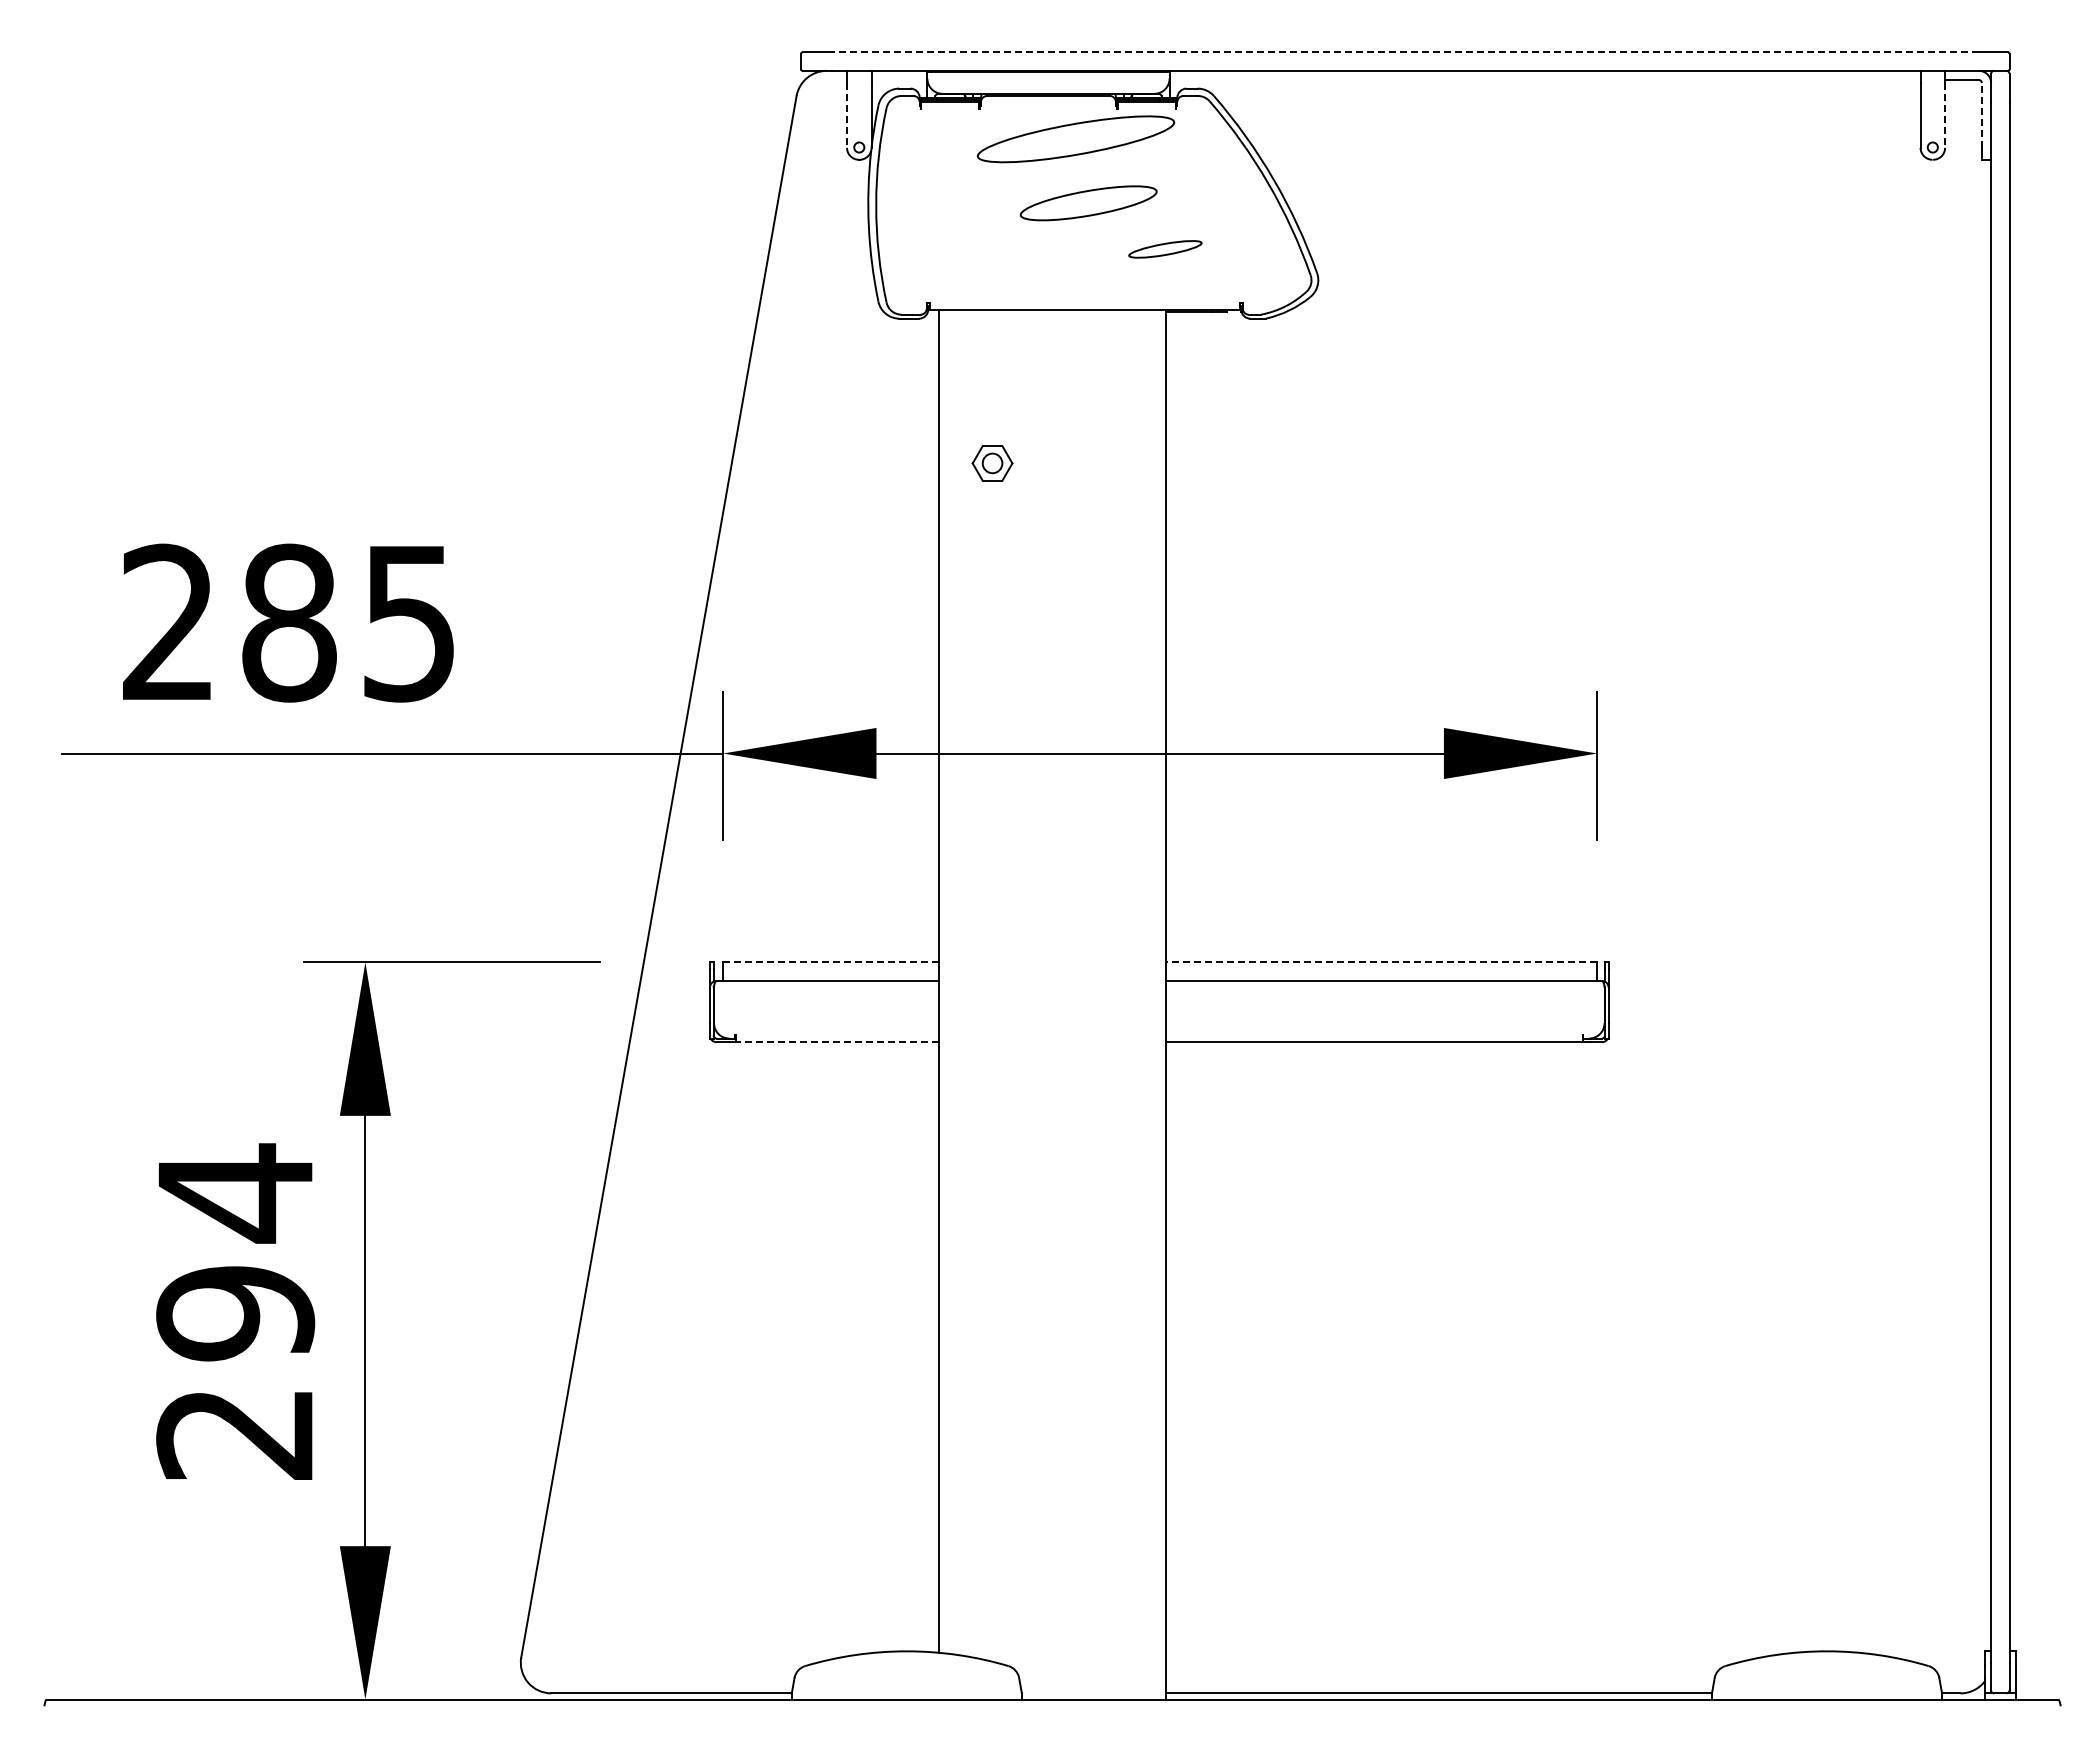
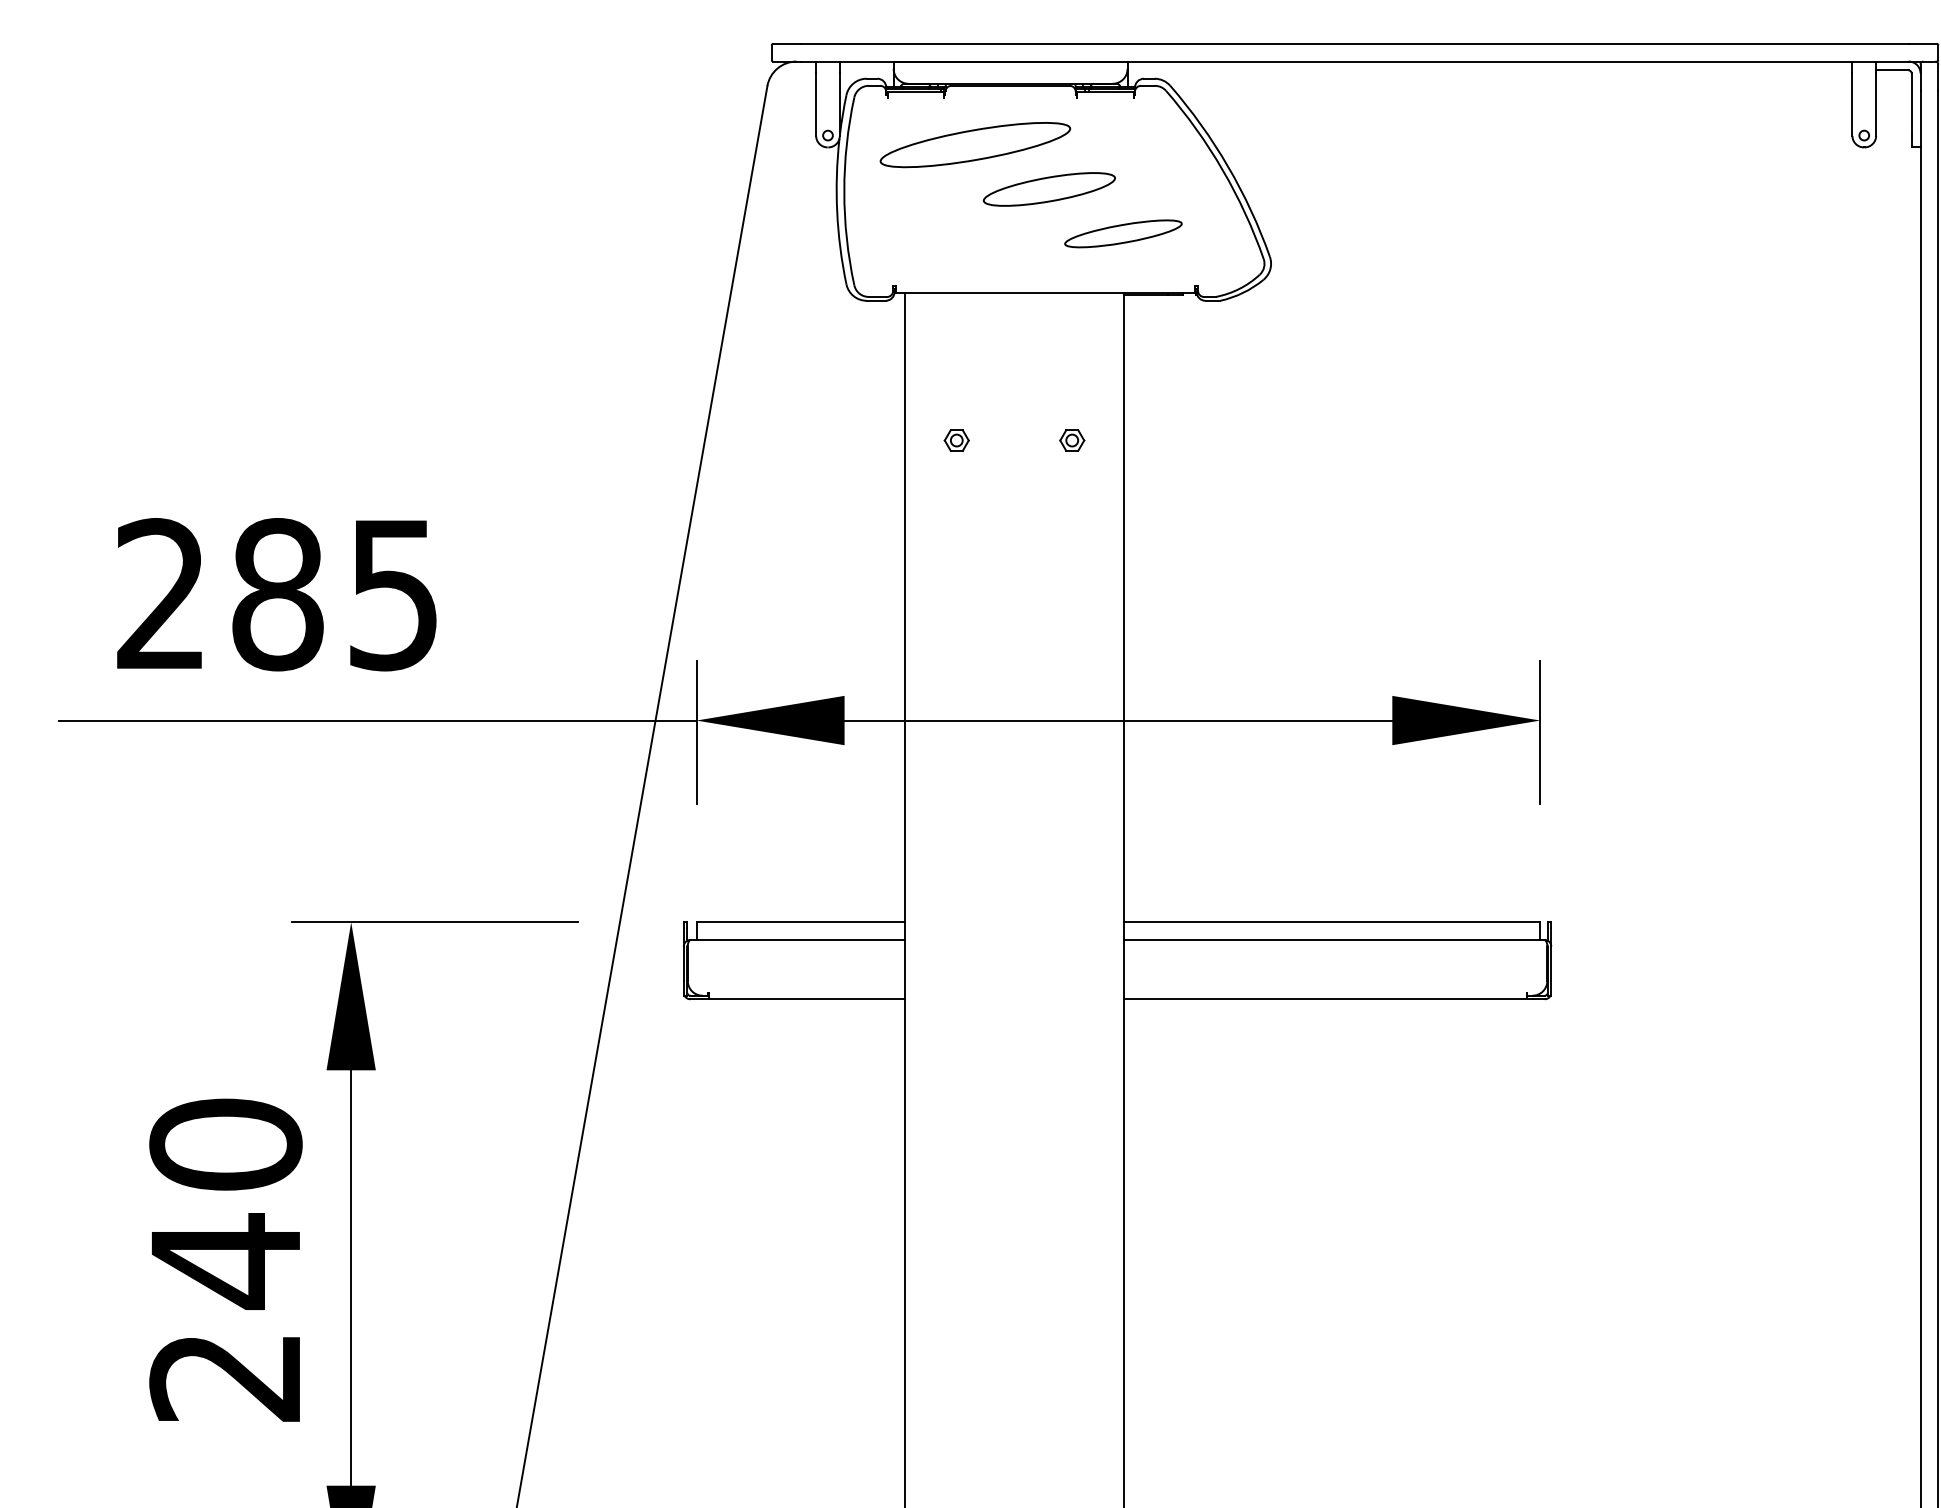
line: (1405, 52) -> (1355, 43), dashed -> solid
line: (1981, 114) -> (1911, 103), dashed -> solid
line: (847, 115) -> (816, 104), dashed -> solid
line: (1945, 115) -> (1876, 104), dashed -> solid
part: (1076, 139) -> (975, 145), moved
part: (1165, 249) -> (1123, 234), size x1.67
part: (992, 463) -> (956, 440), size x0.62
part: (1111, 463) -> (1071, 440), added
line: (831, 962) -> (801, 922), dashed -> solid
line: (1381, 962) -> (1332, 922), dashed -> solid
line: (837, 1042) -> (806, 999), dashed -> solid
text: (235, 1253) -> (225, 1203), 294 -> 240

